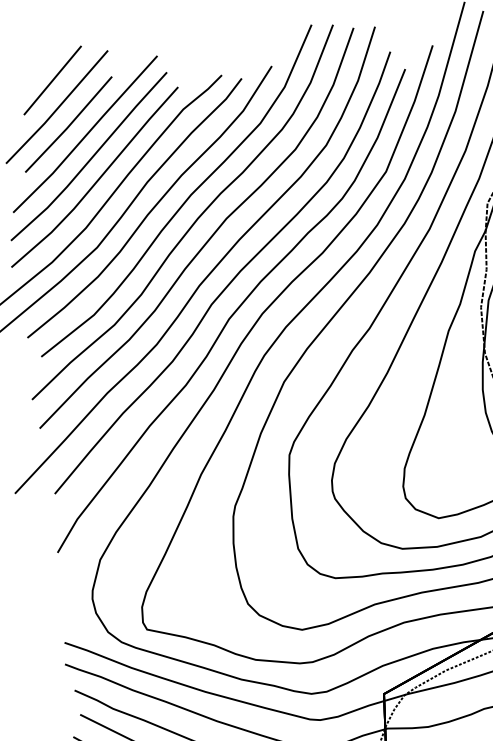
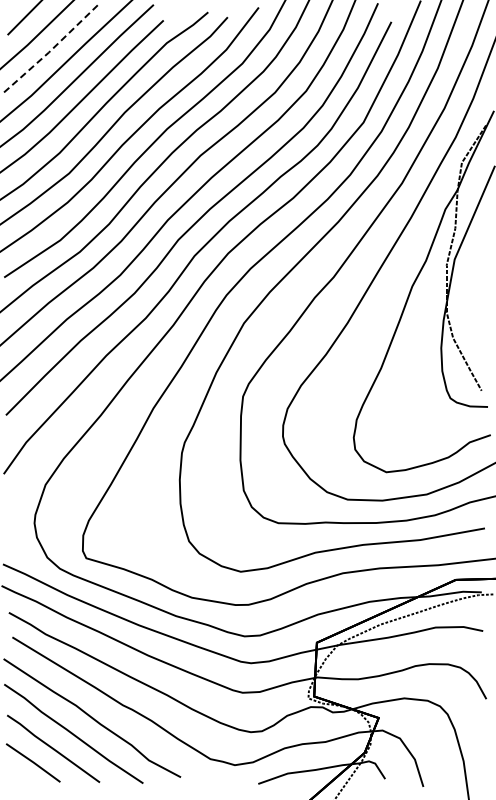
line: (68, 125) -> (51, 49), solid -> dashed

